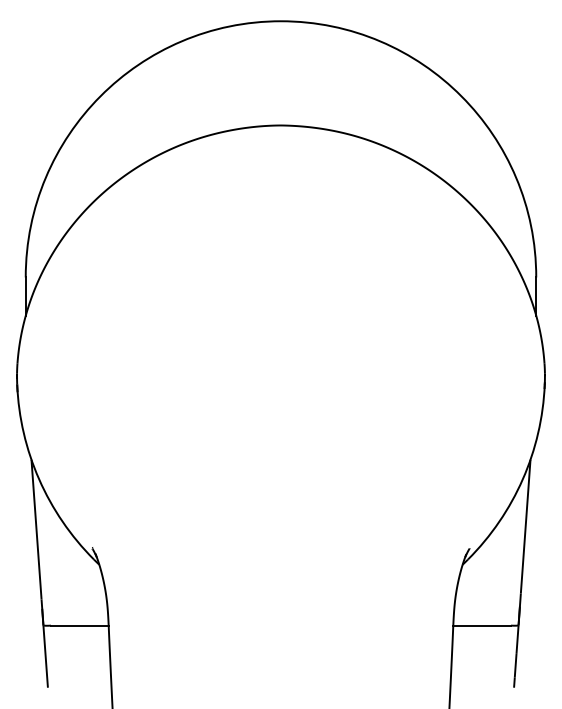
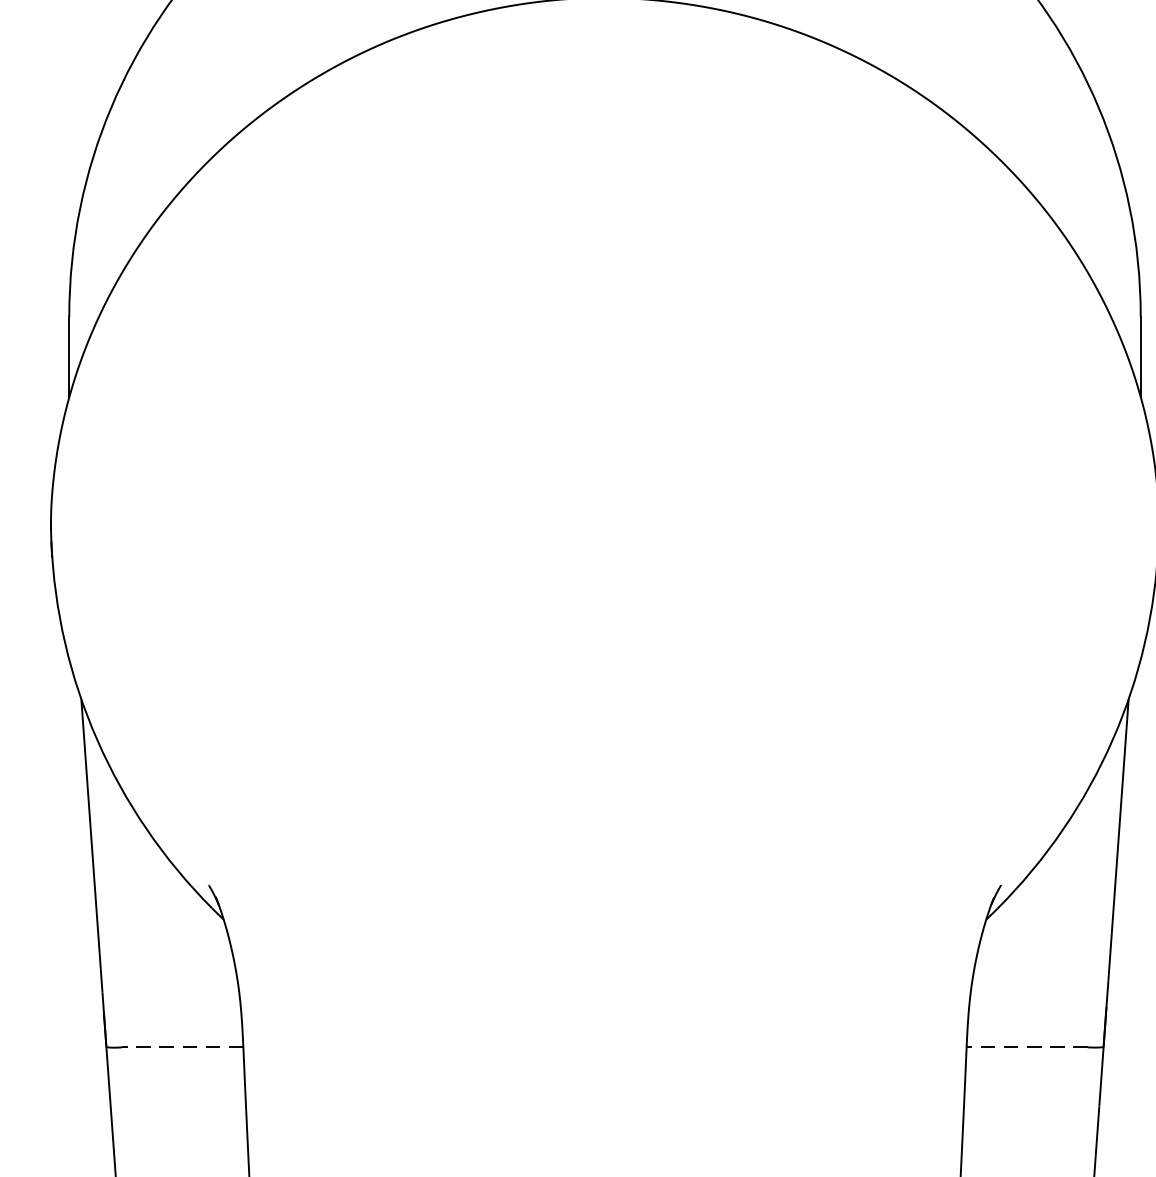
line: (79, 625) -> (182, 1047), solid -> dashed
line: (482, 625) -> (1027, 1047), solid -> dashed

